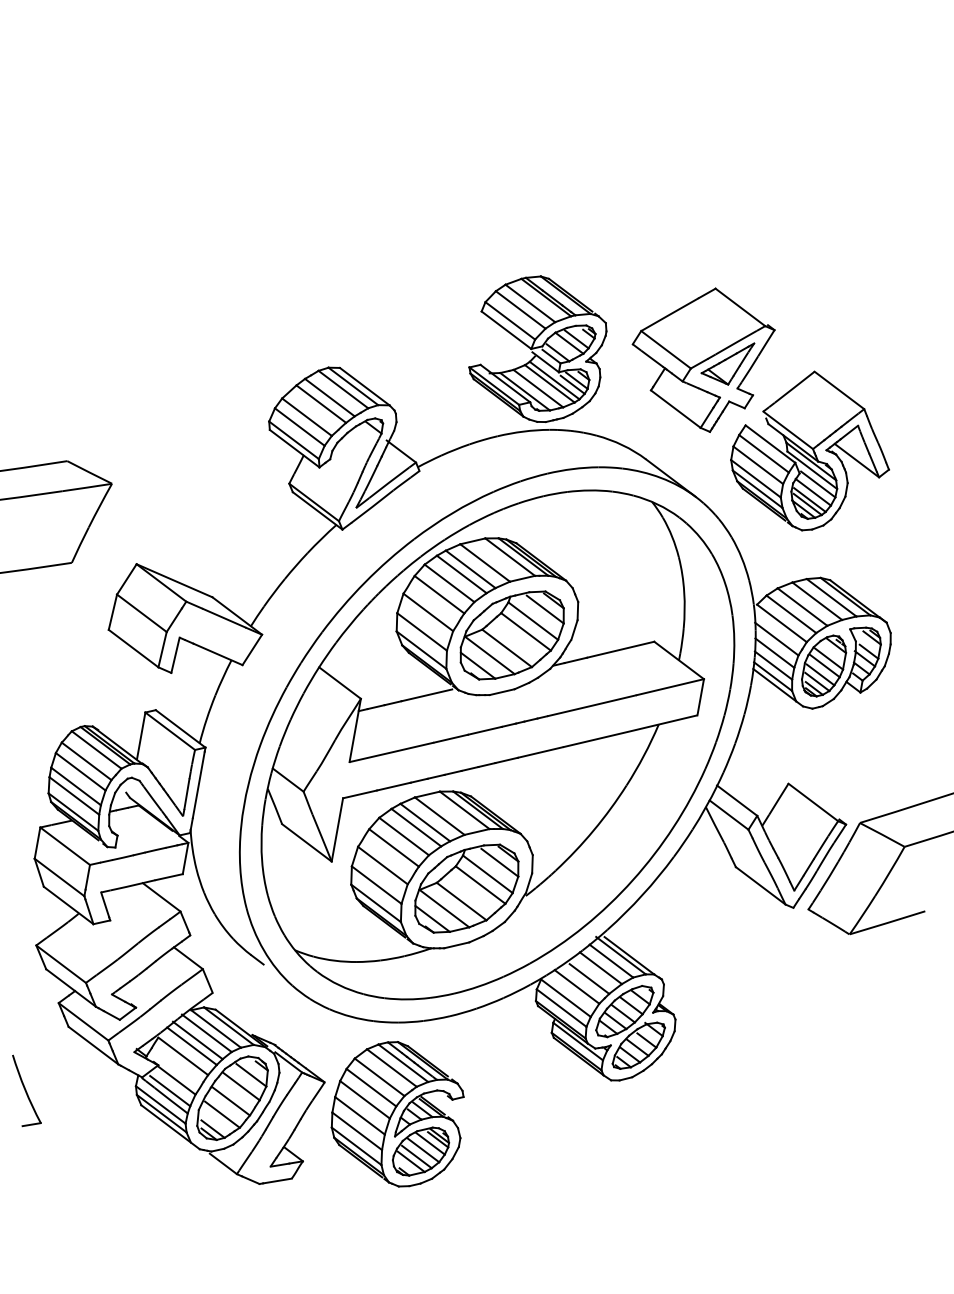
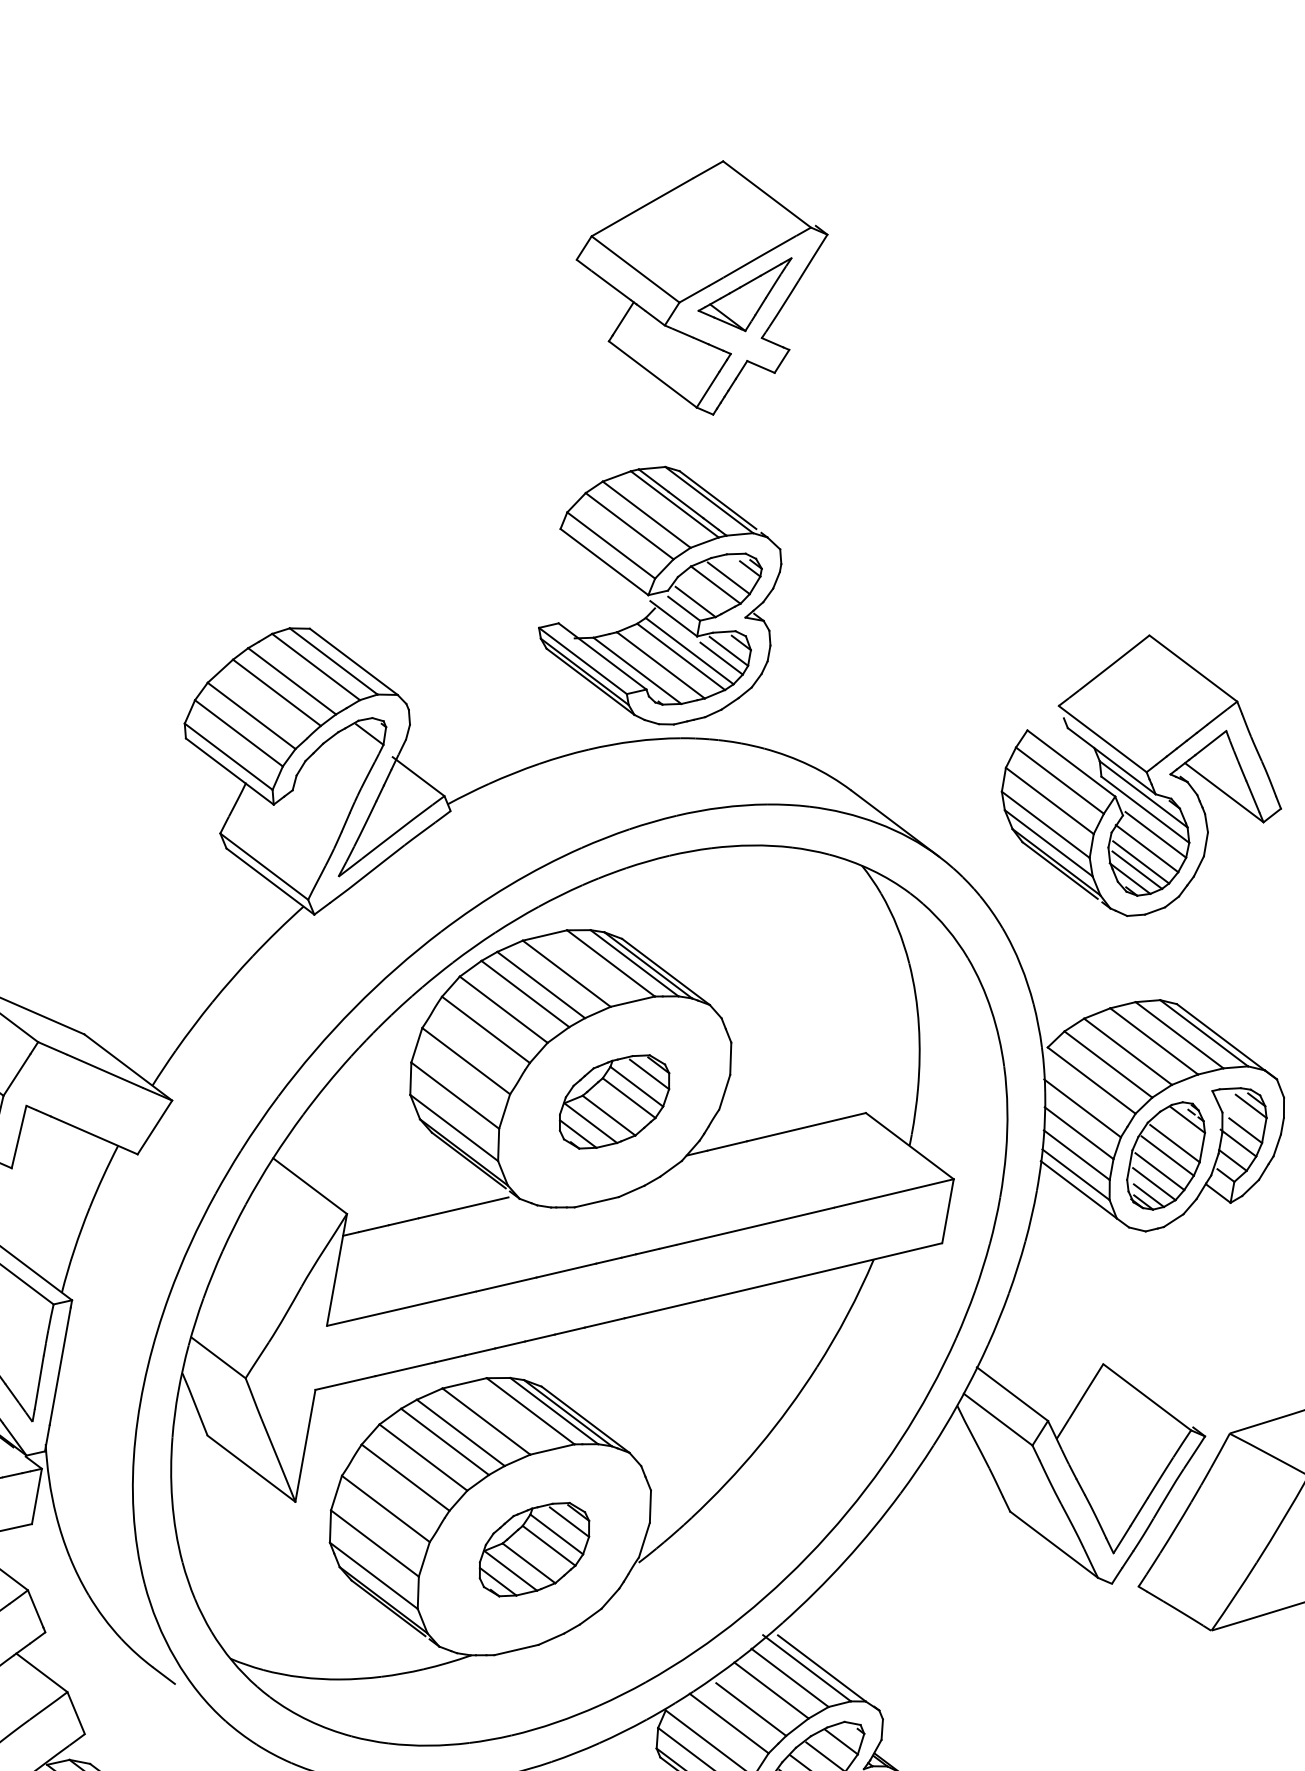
part: (703, 359) -> (701, 286), moved
part: (511, 635) -> (613, 1101), size x0.6
part: (466, 888) -> (533, 1549), size x0.6

